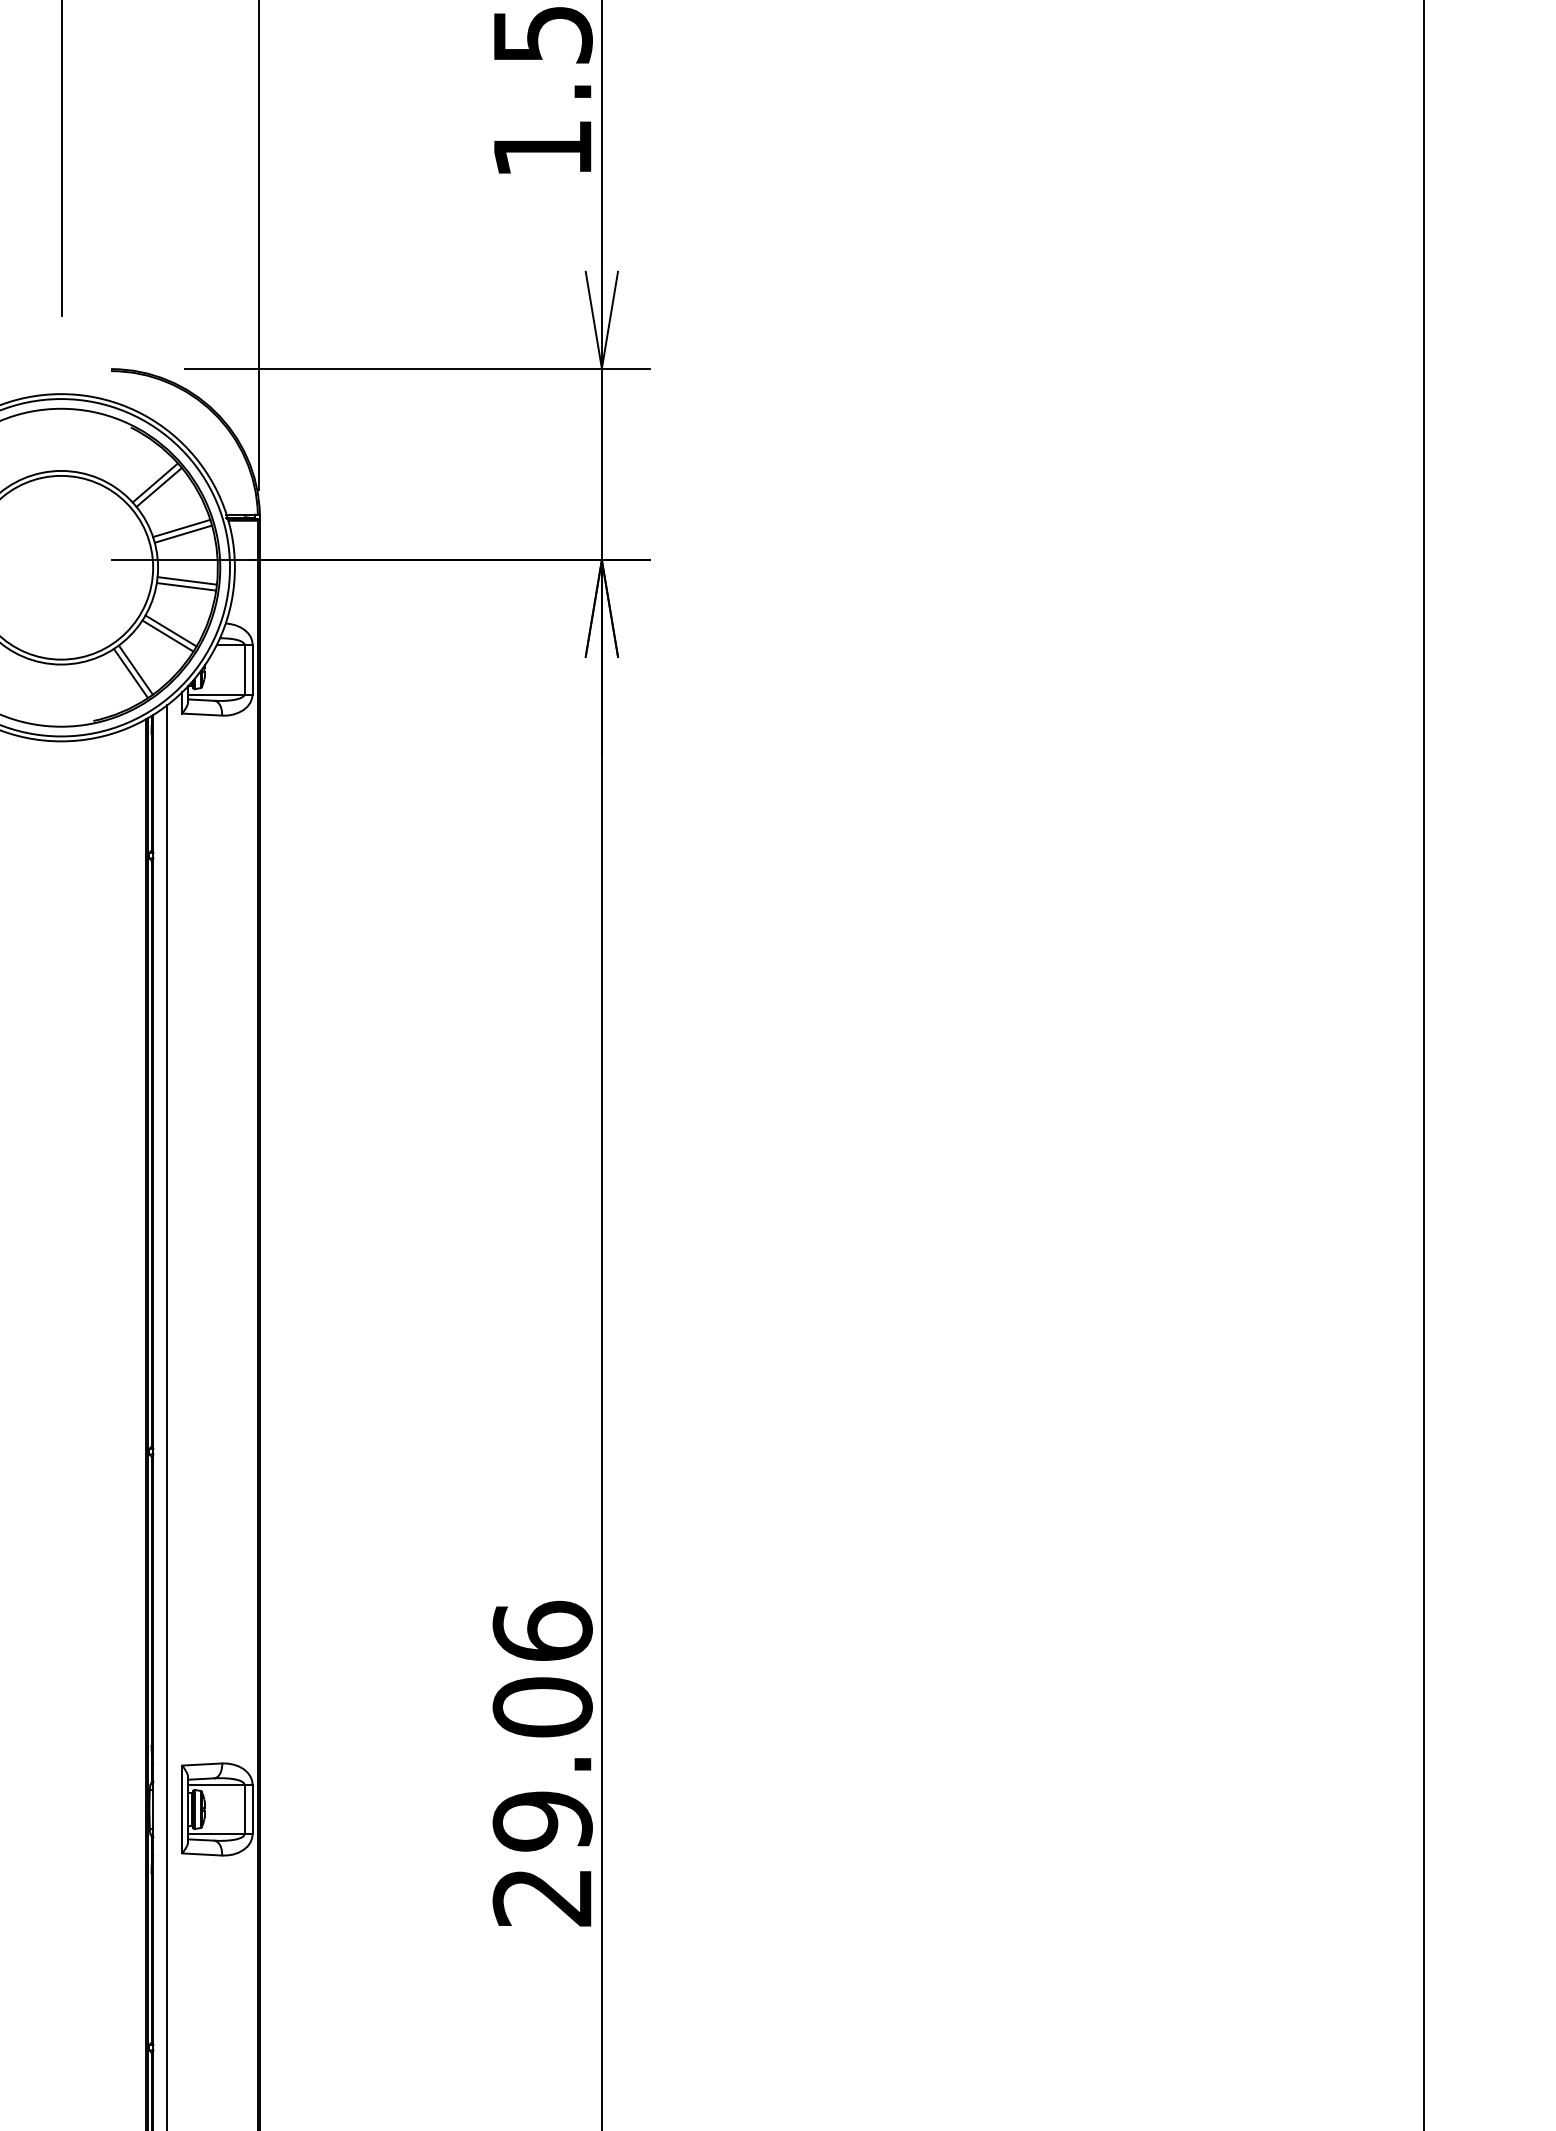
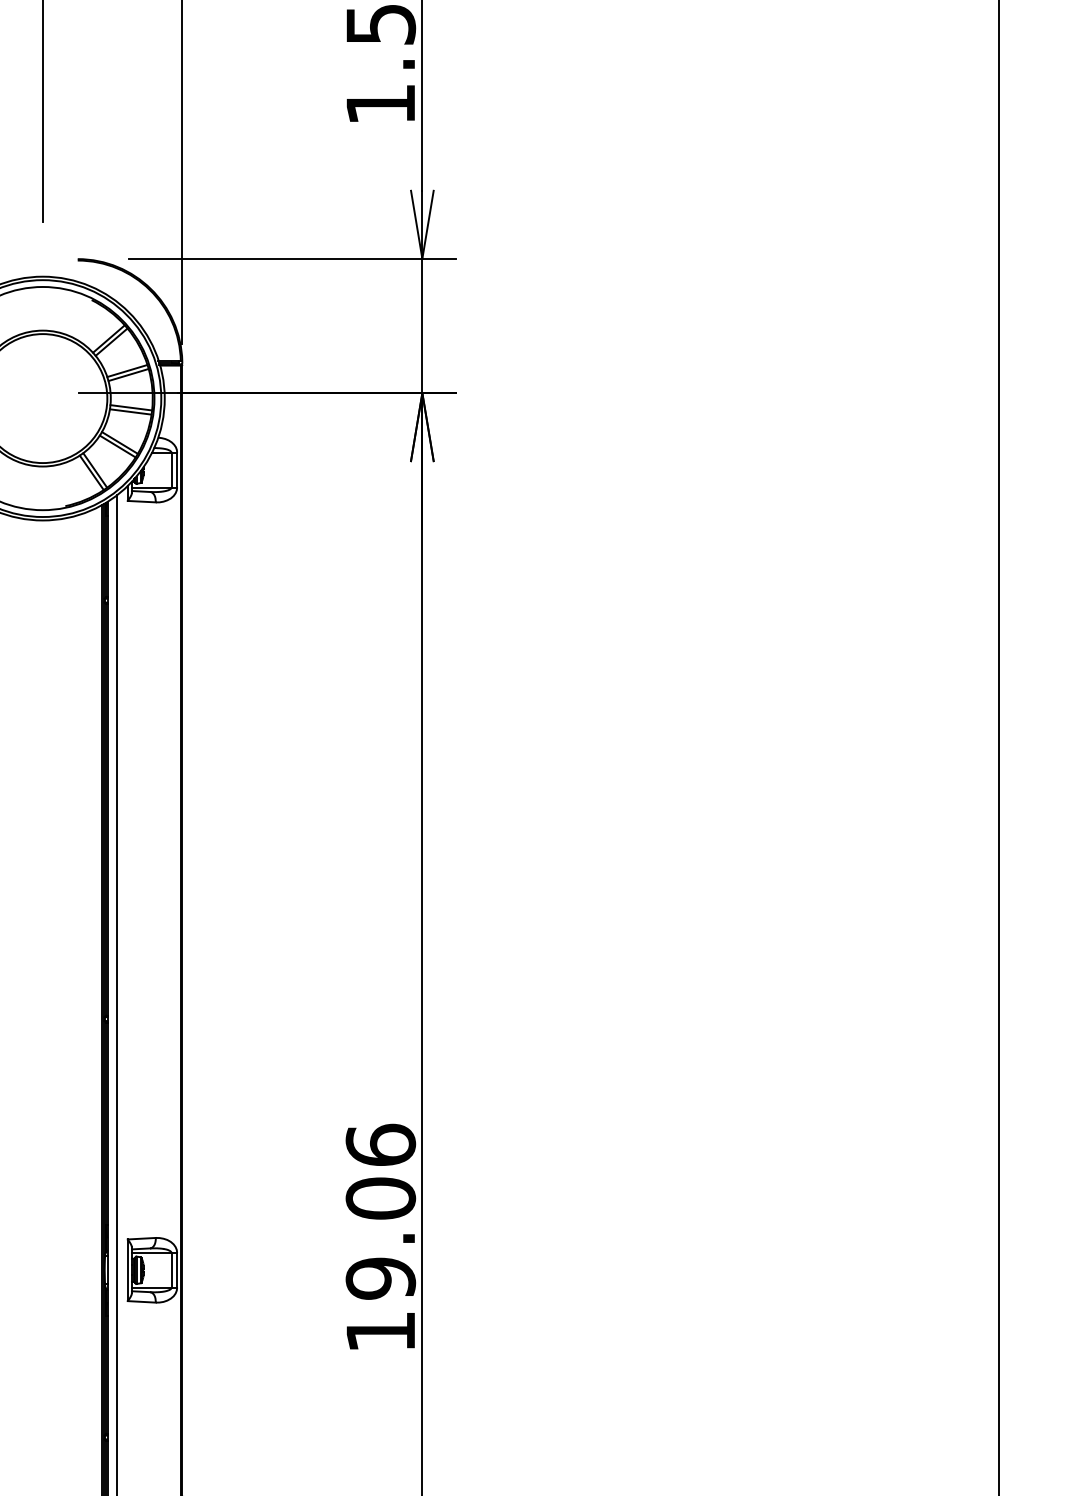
text: (541, 1898) -> (379, 1332), 29.06 -> 19.06

